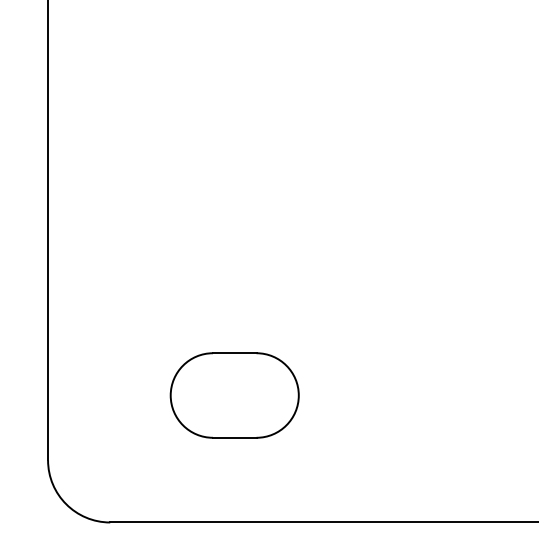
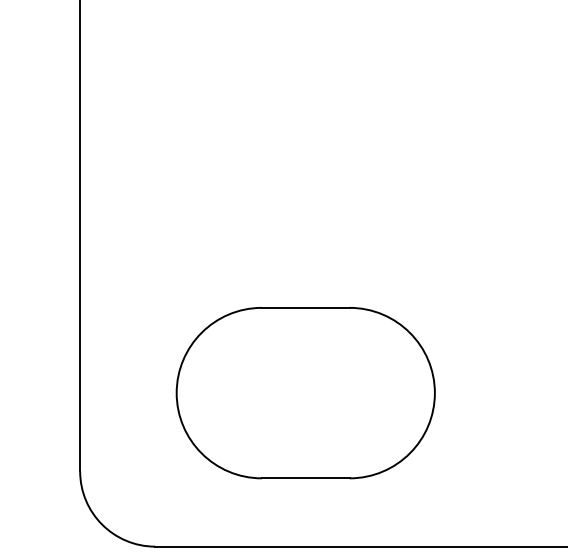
part: (234, 395) -> (305, 393), size x1.67

